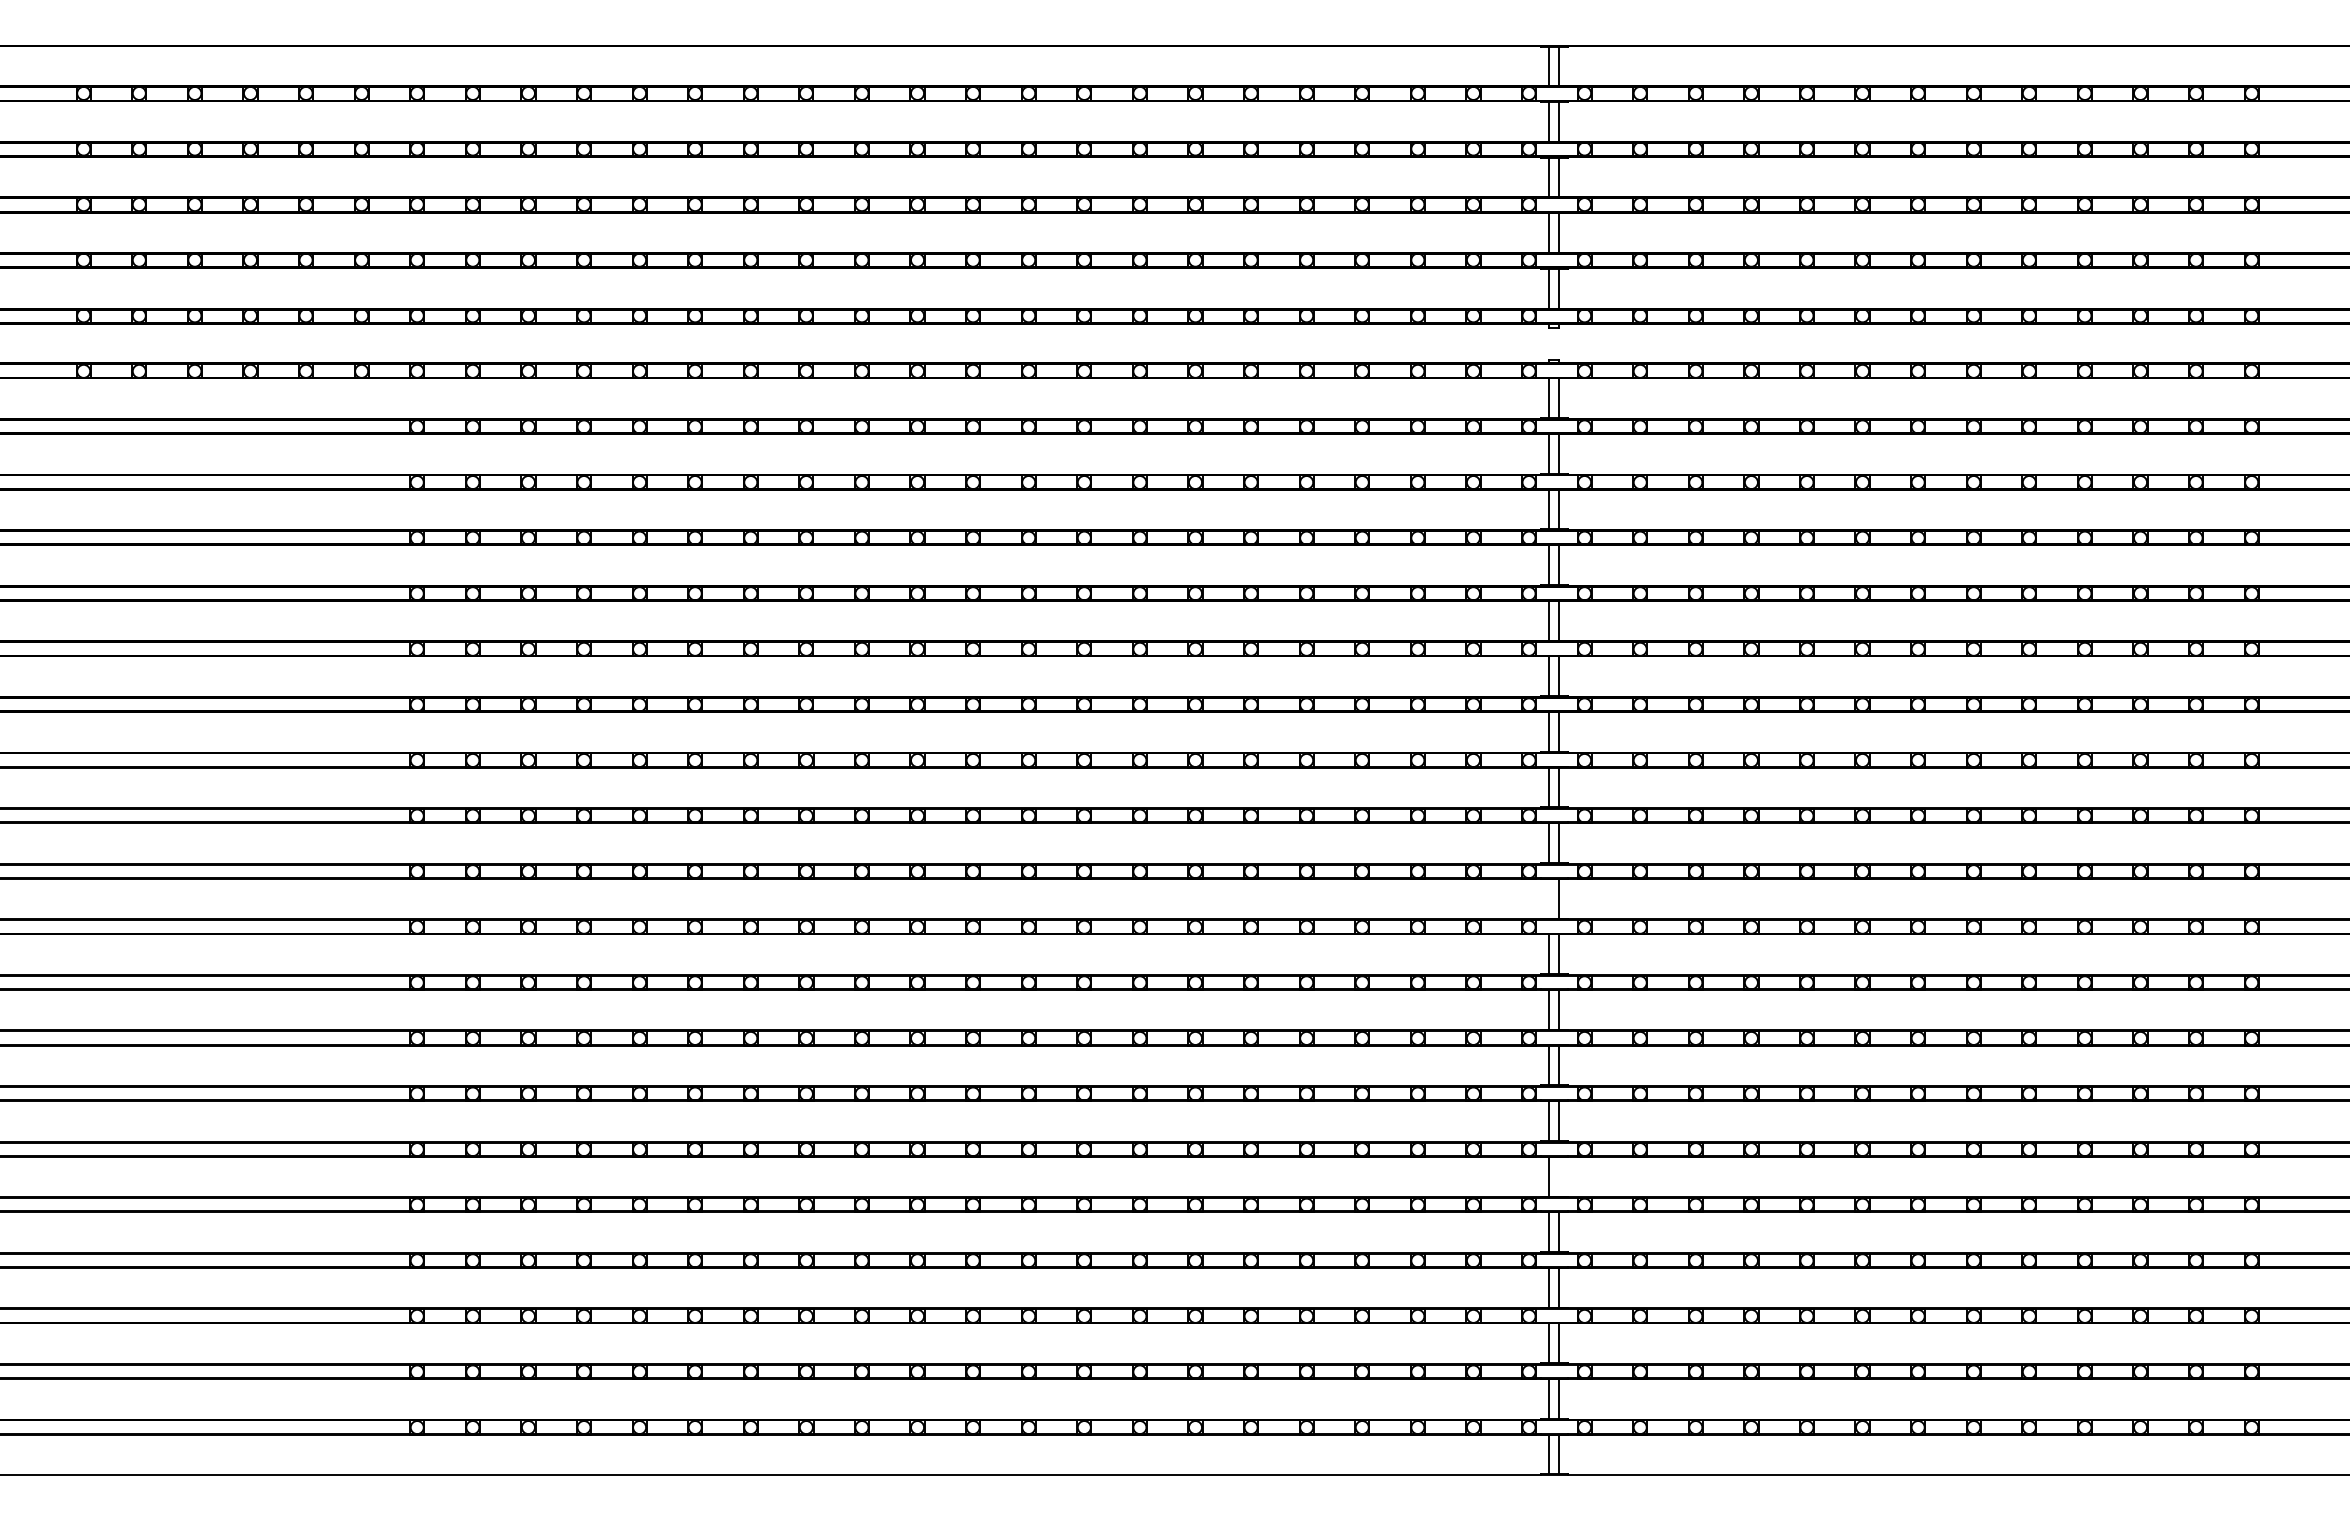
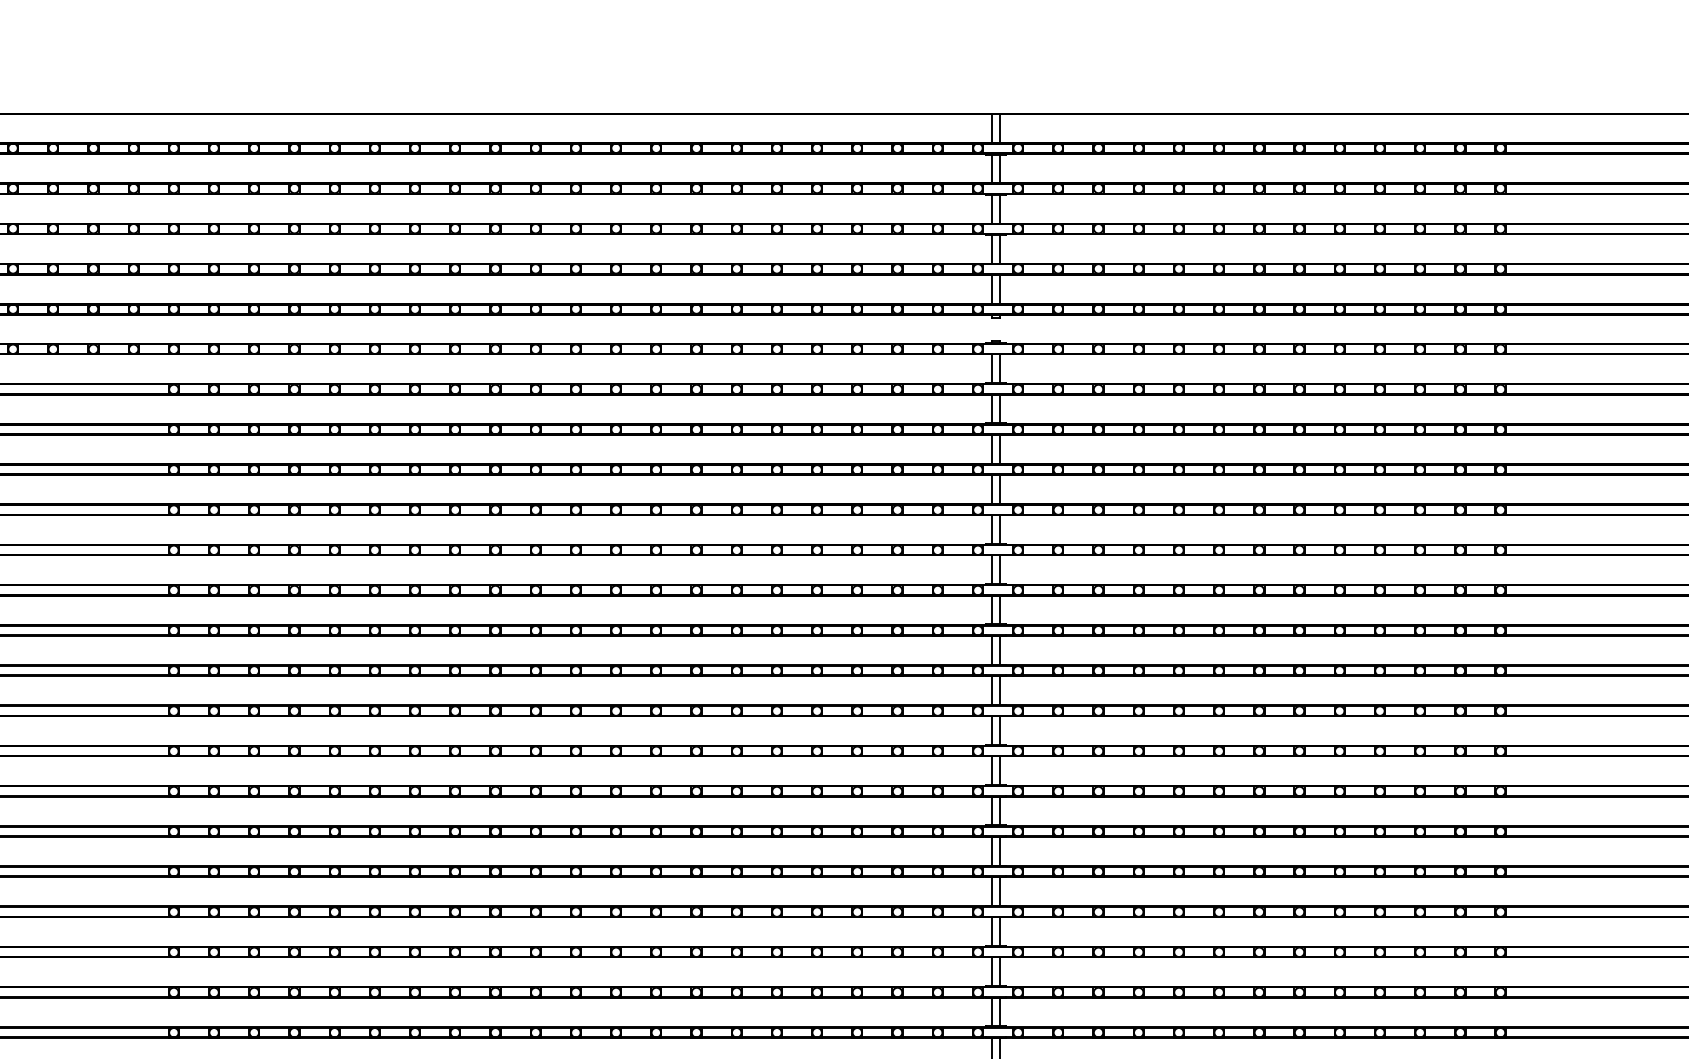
line: (1548, 898) -> (992, 730), added
line: (1559, 1176) -> (999, 931), added

